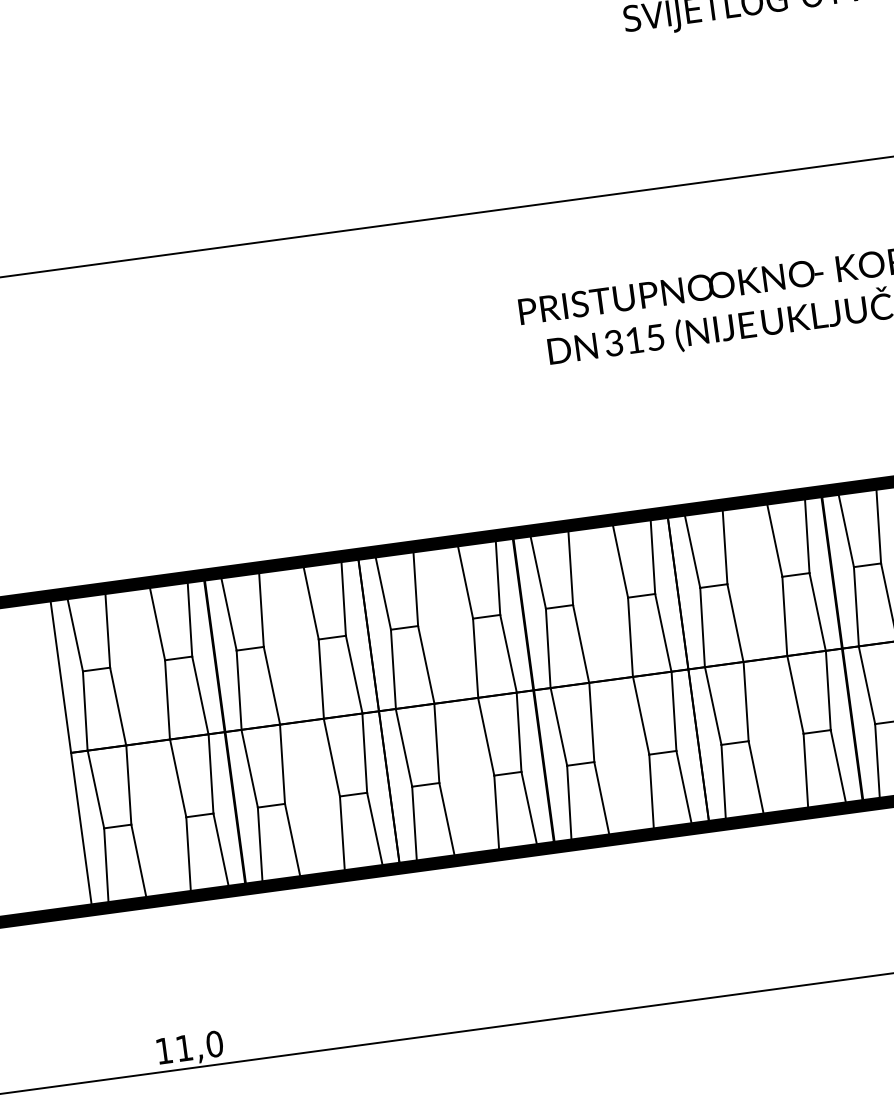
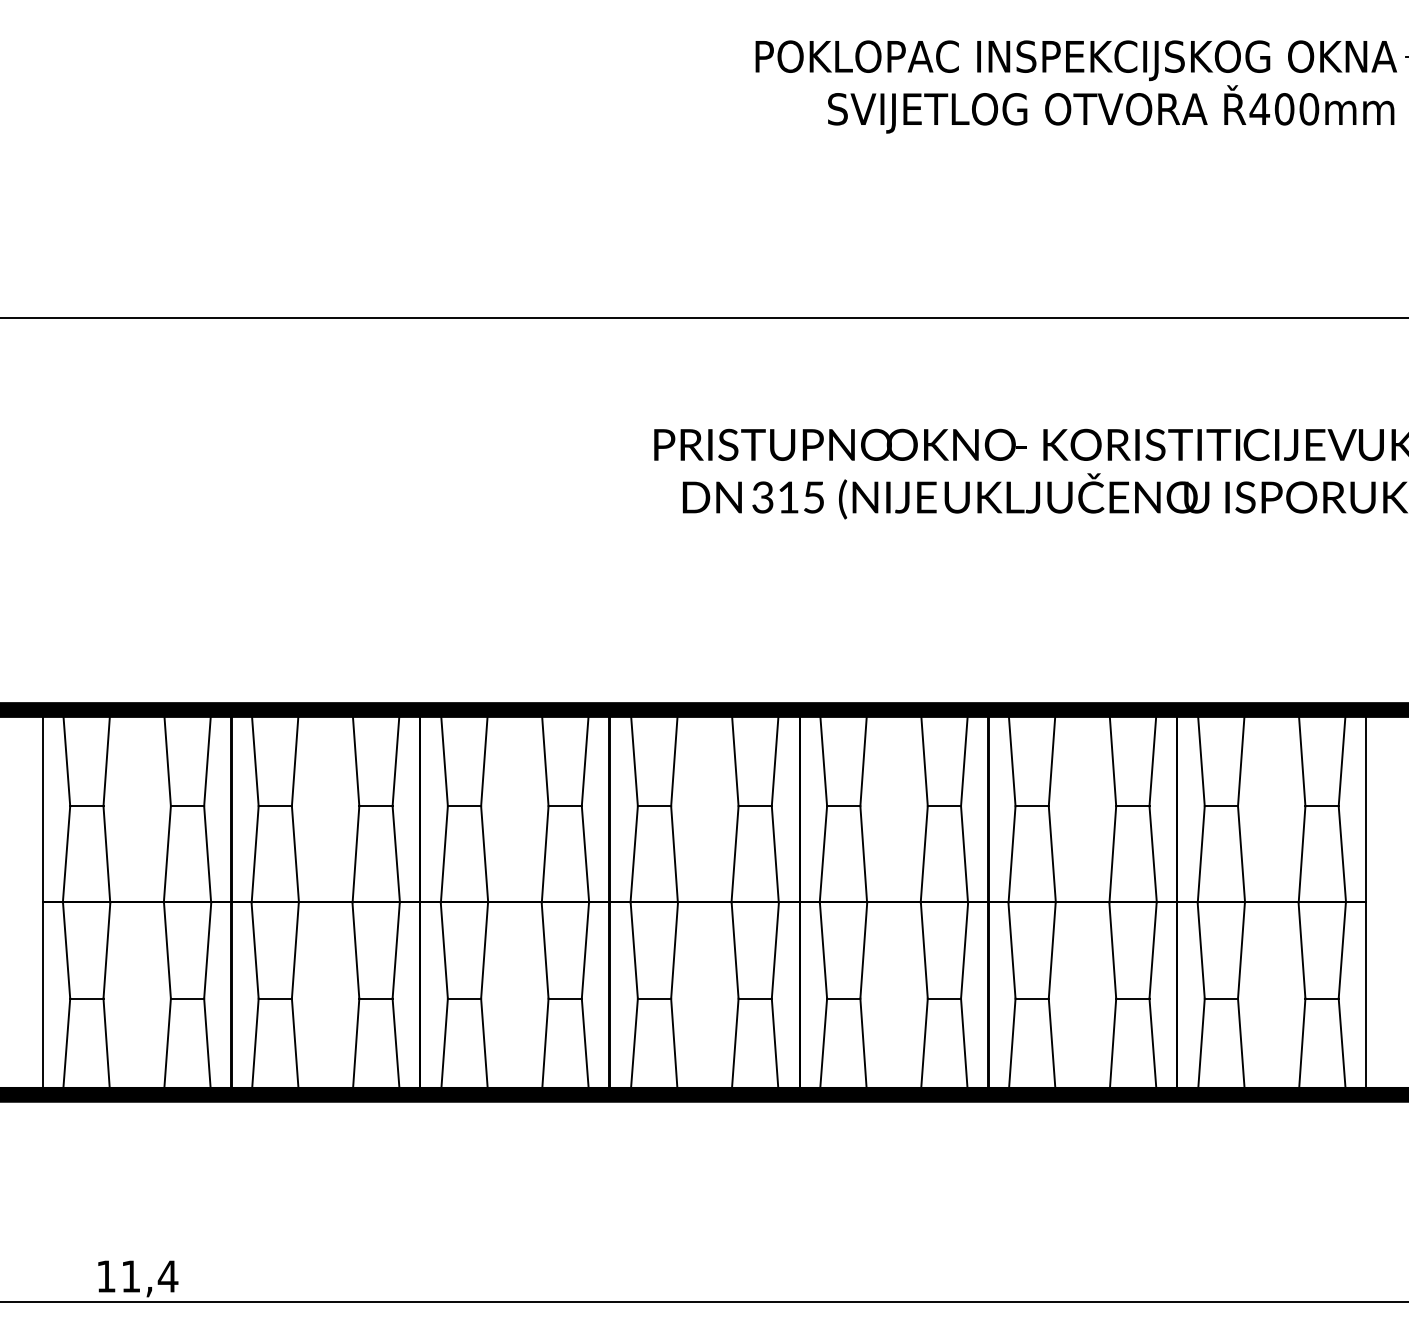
text: (214, 1044) -> (167, 1276), 11,0 -> 11,4

